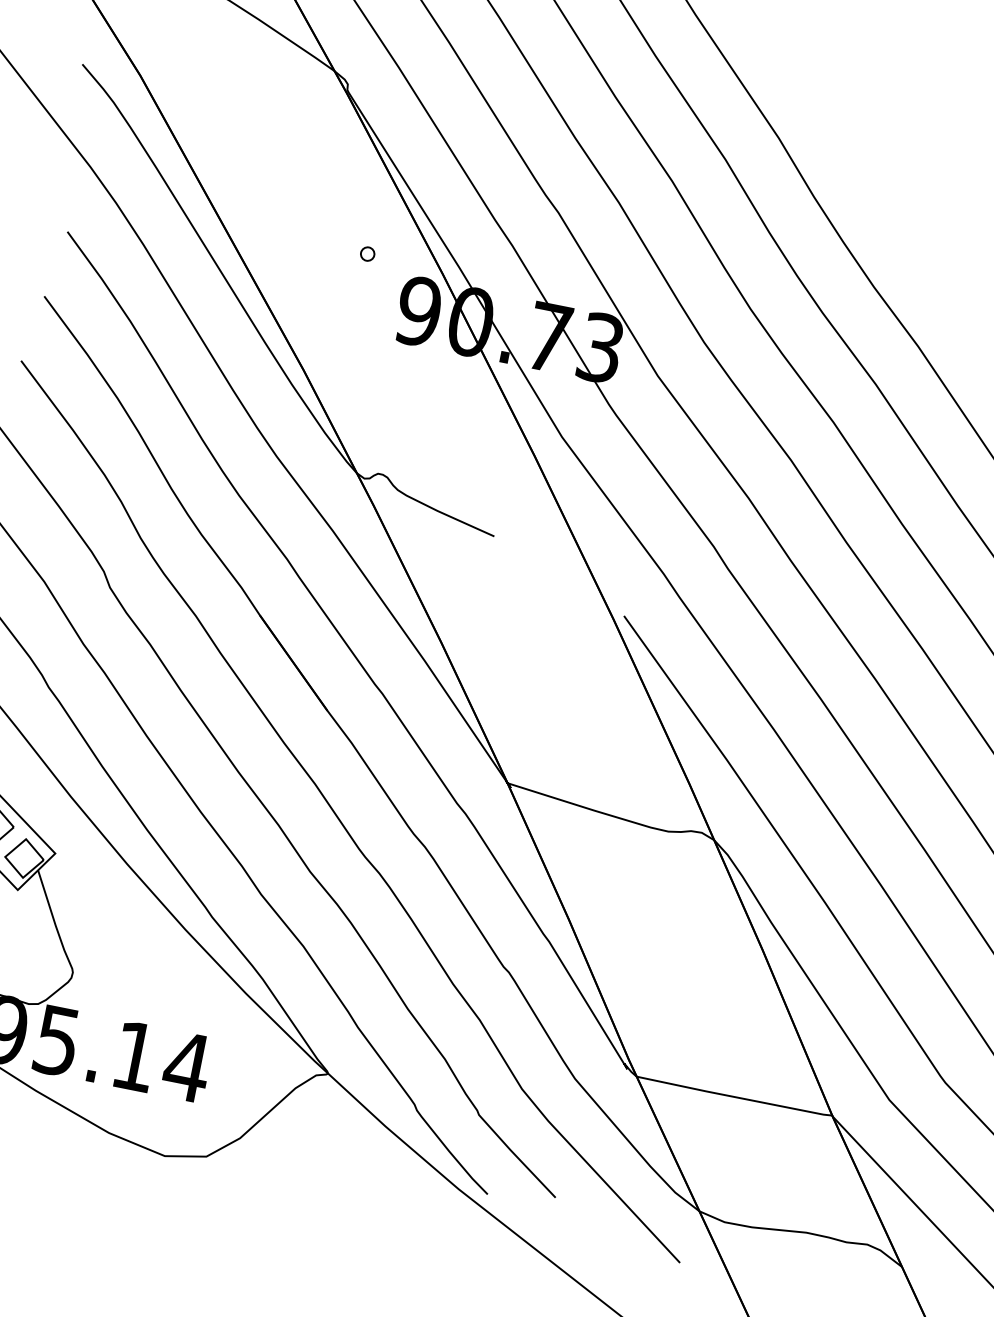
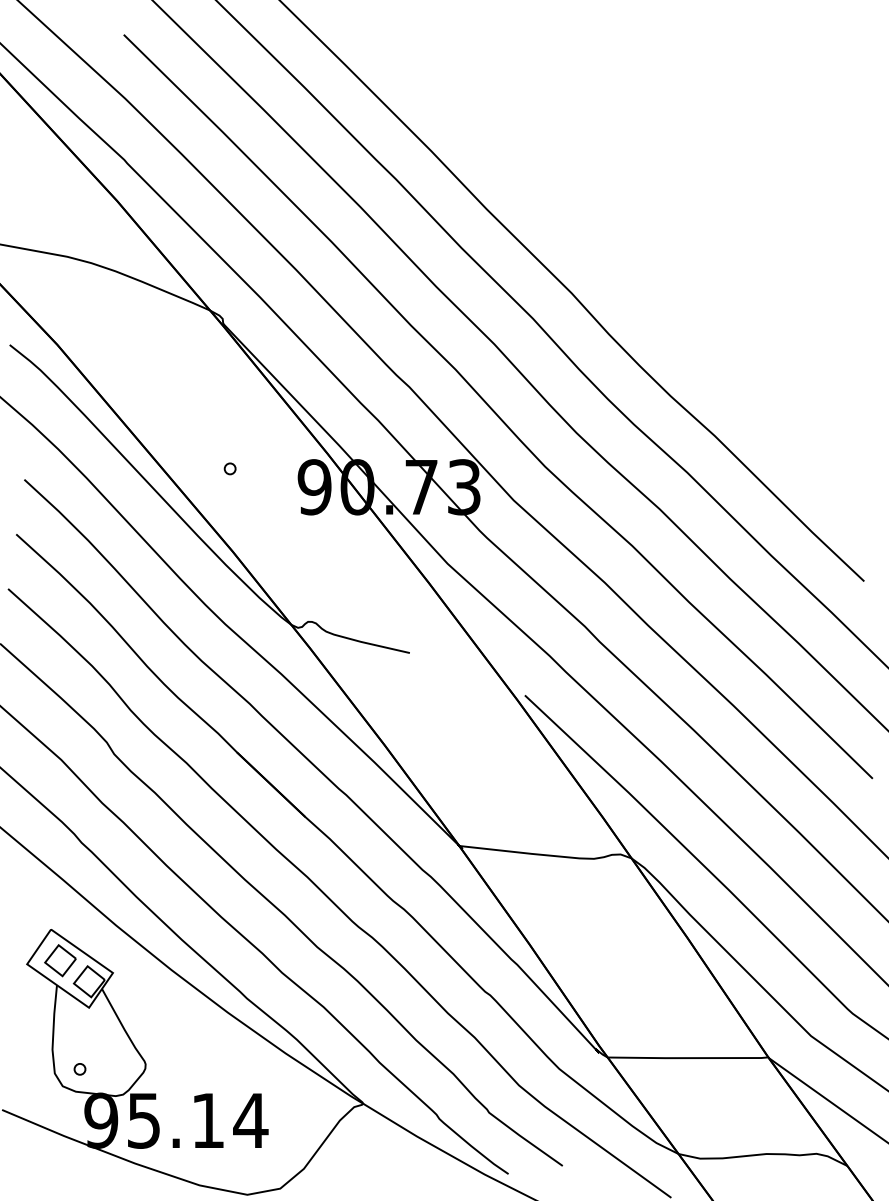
part: (366, 253) -> (229, 468), moved

